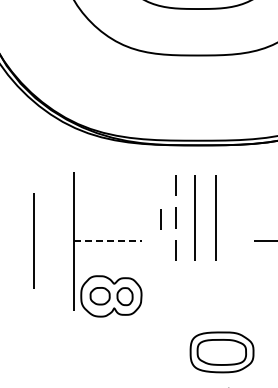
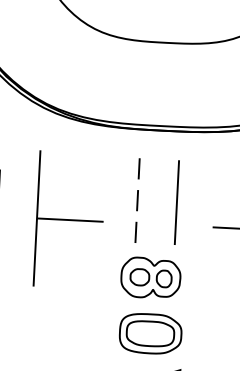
line: (194, 217) -> (155, 201), removed
line: (160, 219) -> (122, 201), removed
line: (108, 241) -> (70, 220), dashed -> solid
part: (111, 296) -> (150, 278), moved
part: (221, 352) -> (150, 333), moved

